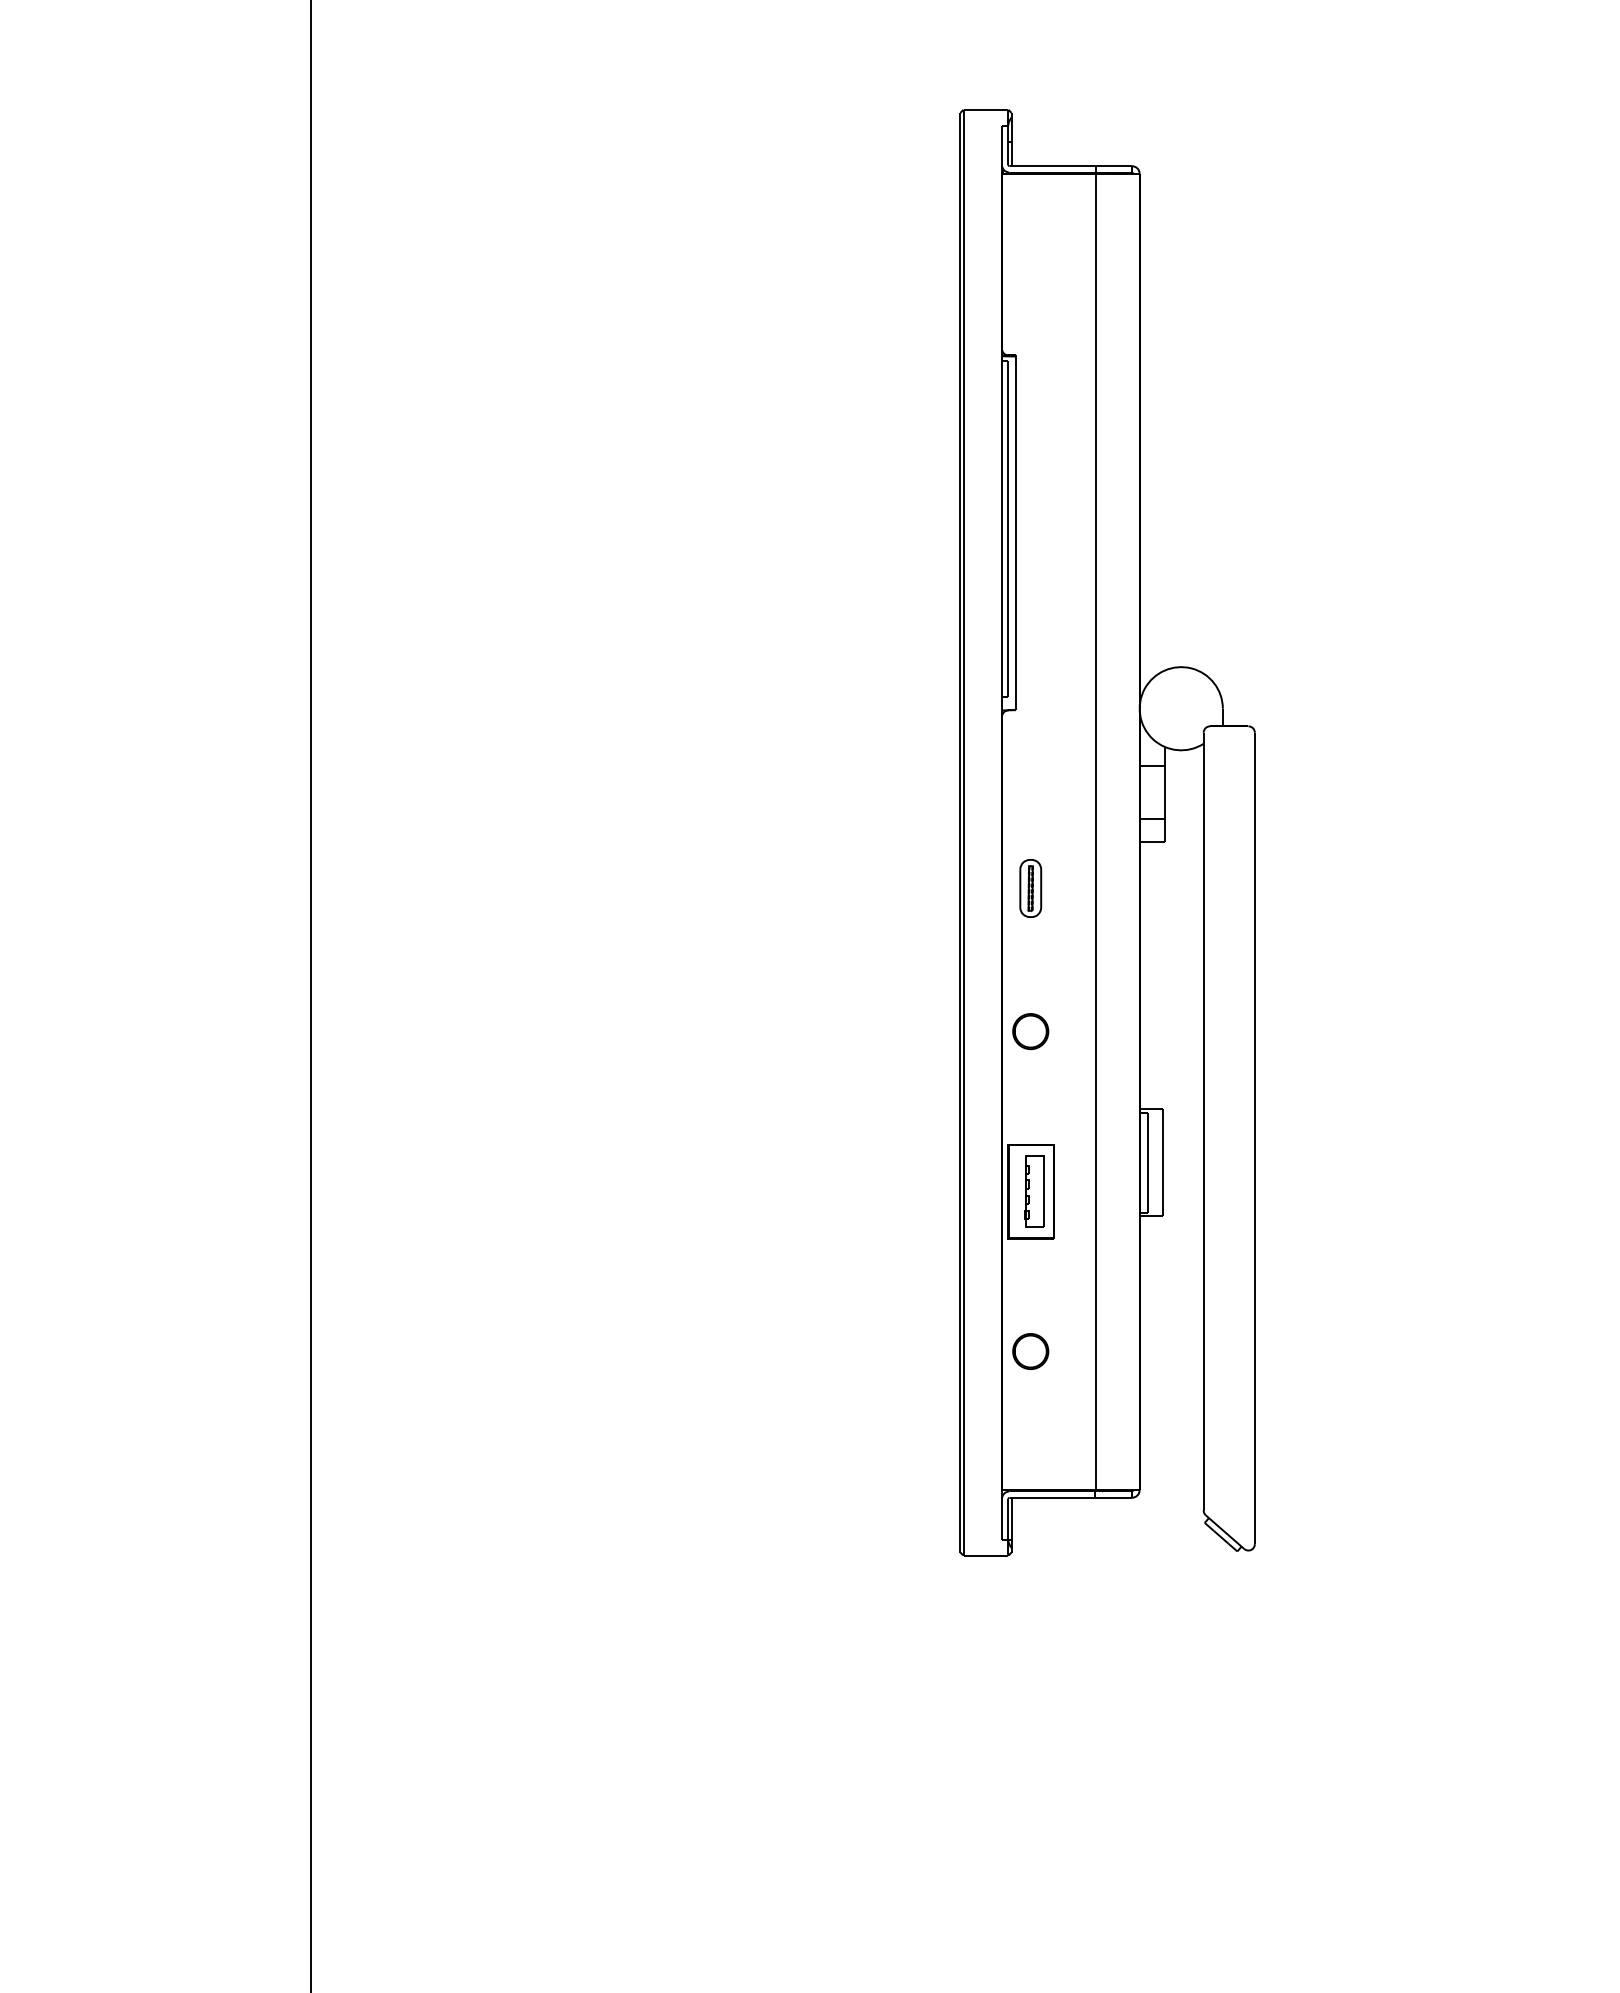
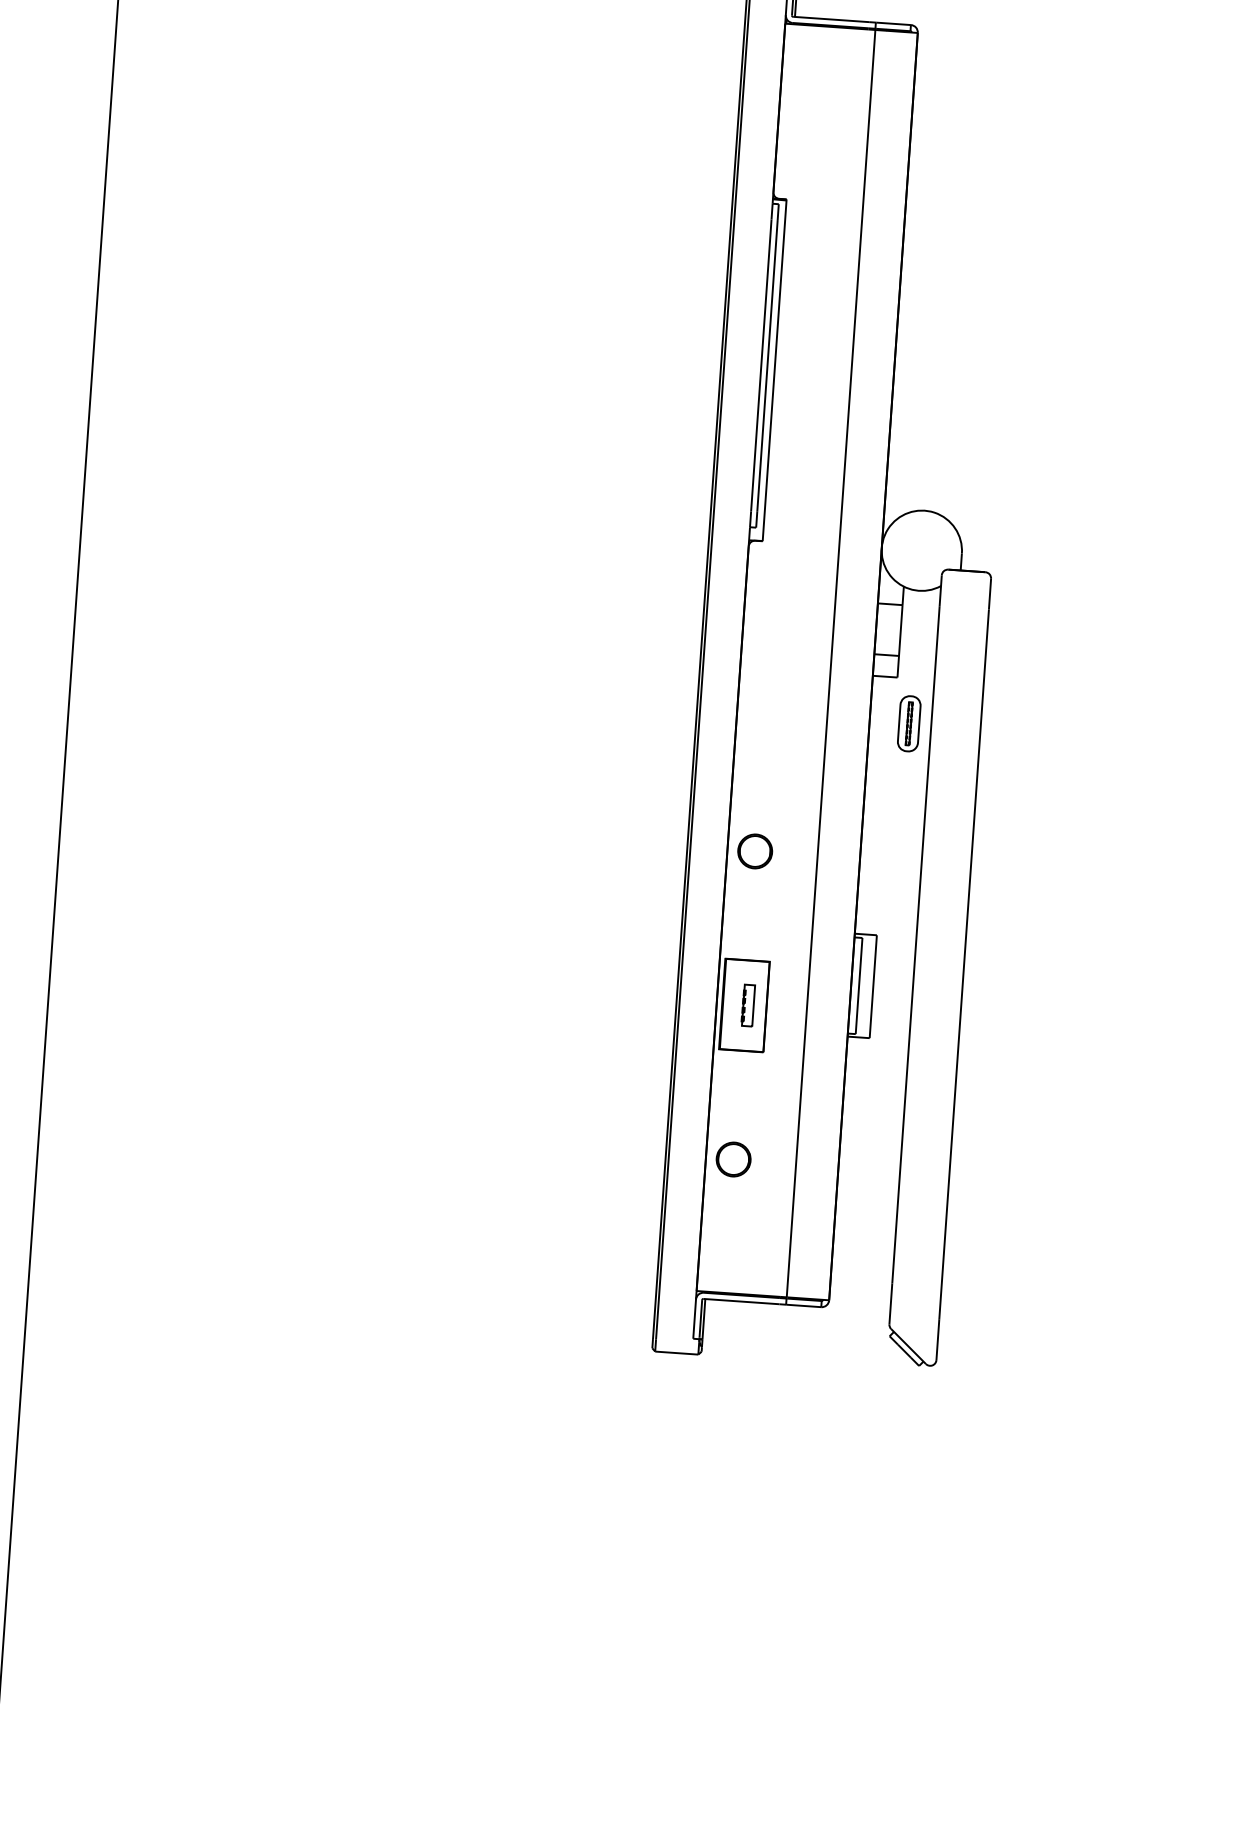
part: (1030, 888) -> (909, 723), moved
part: (1034, 1191) -> (748, 1005), size x0.6

